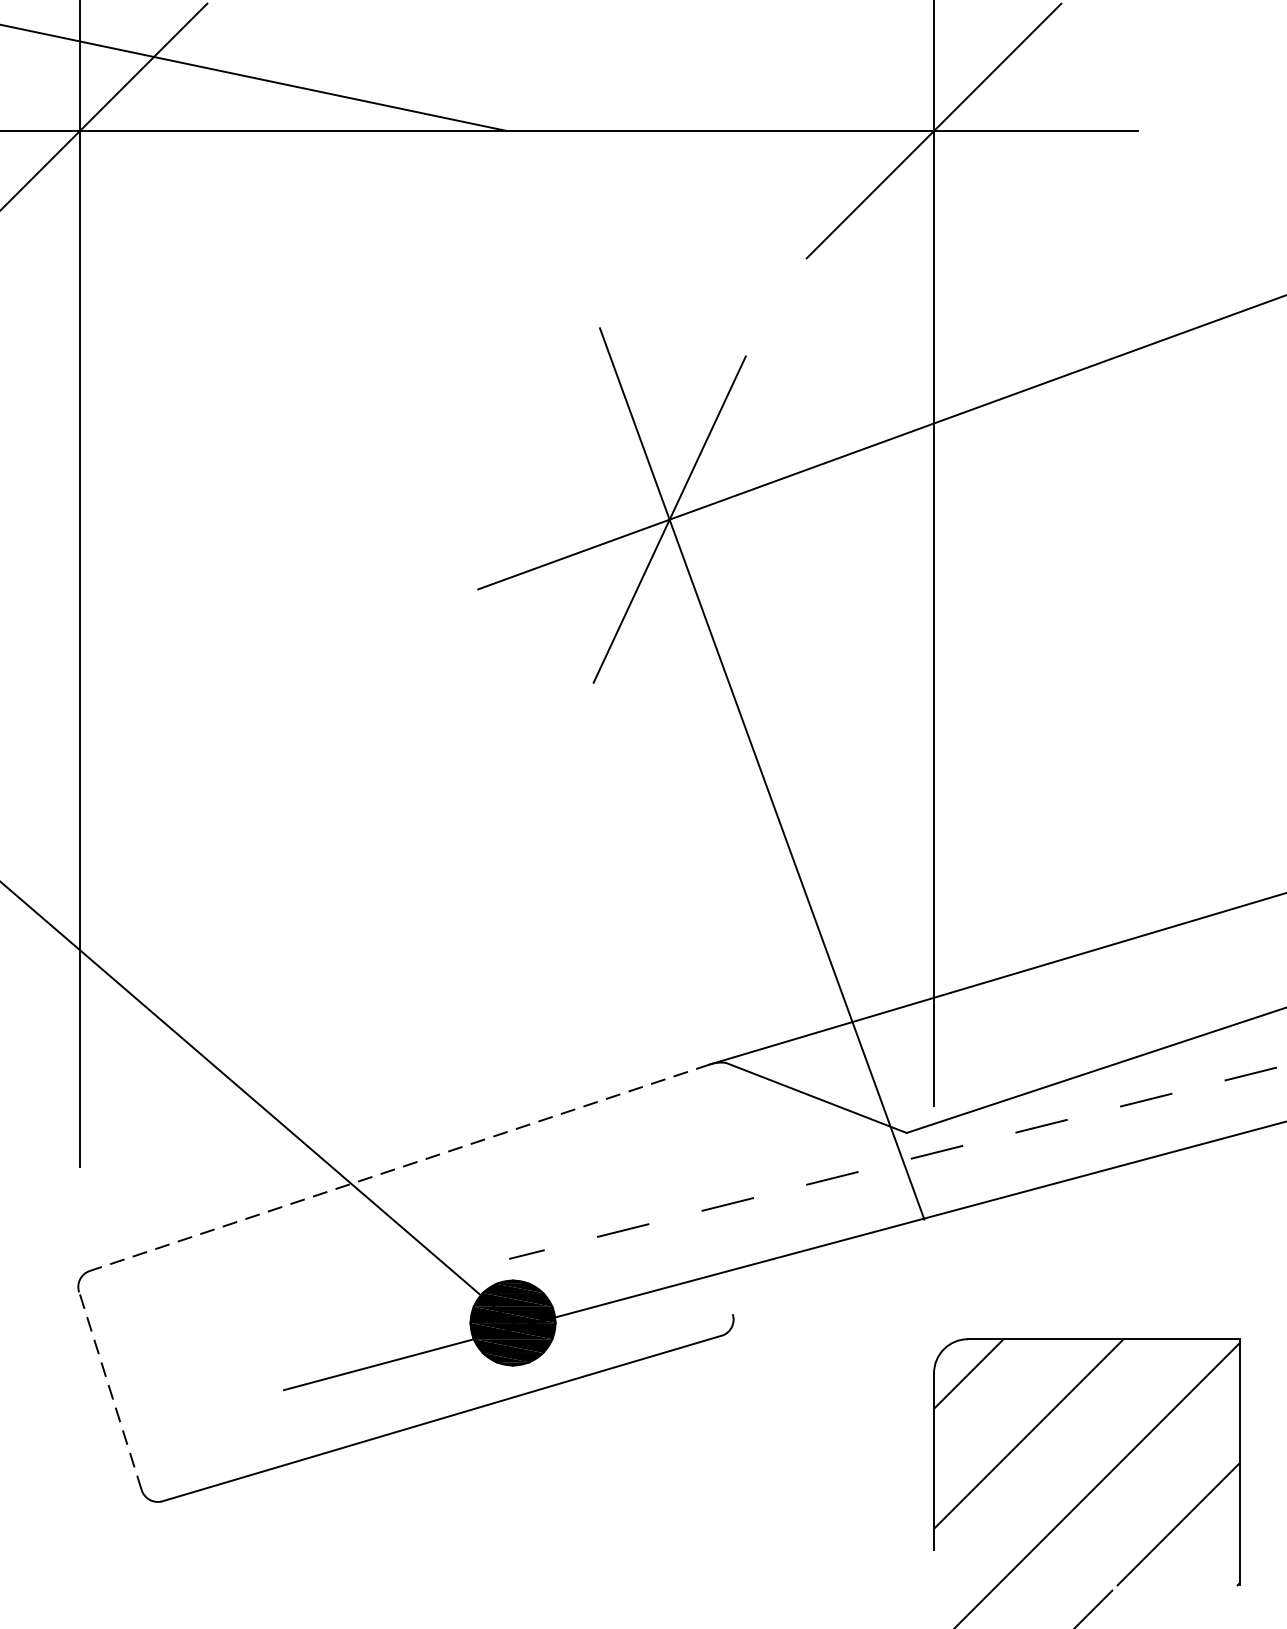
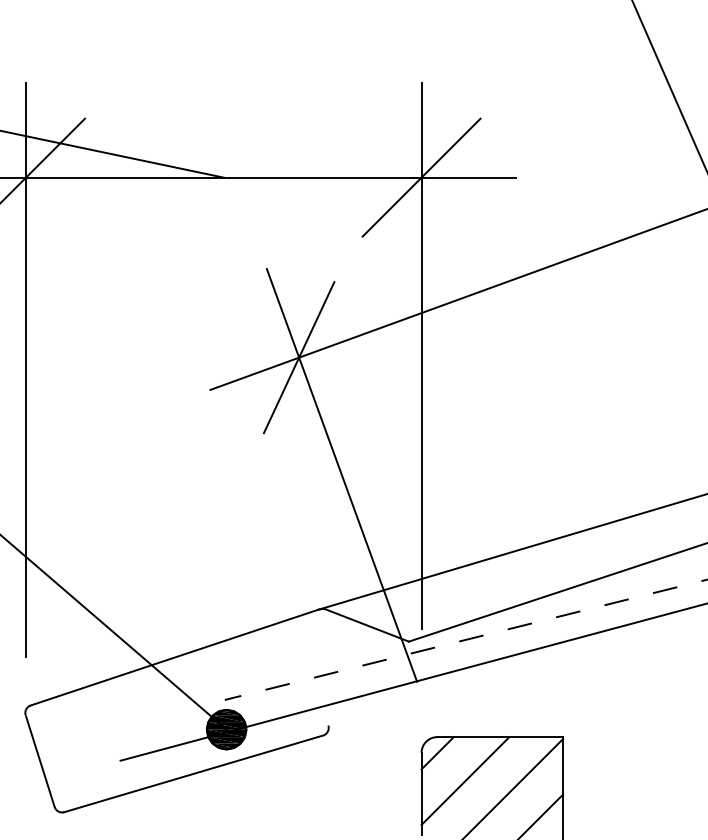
line: (398, 1167) -> (173, 657), dashed -> solid
line: (111, 1391) -> (40, 761), dashed -> solid

